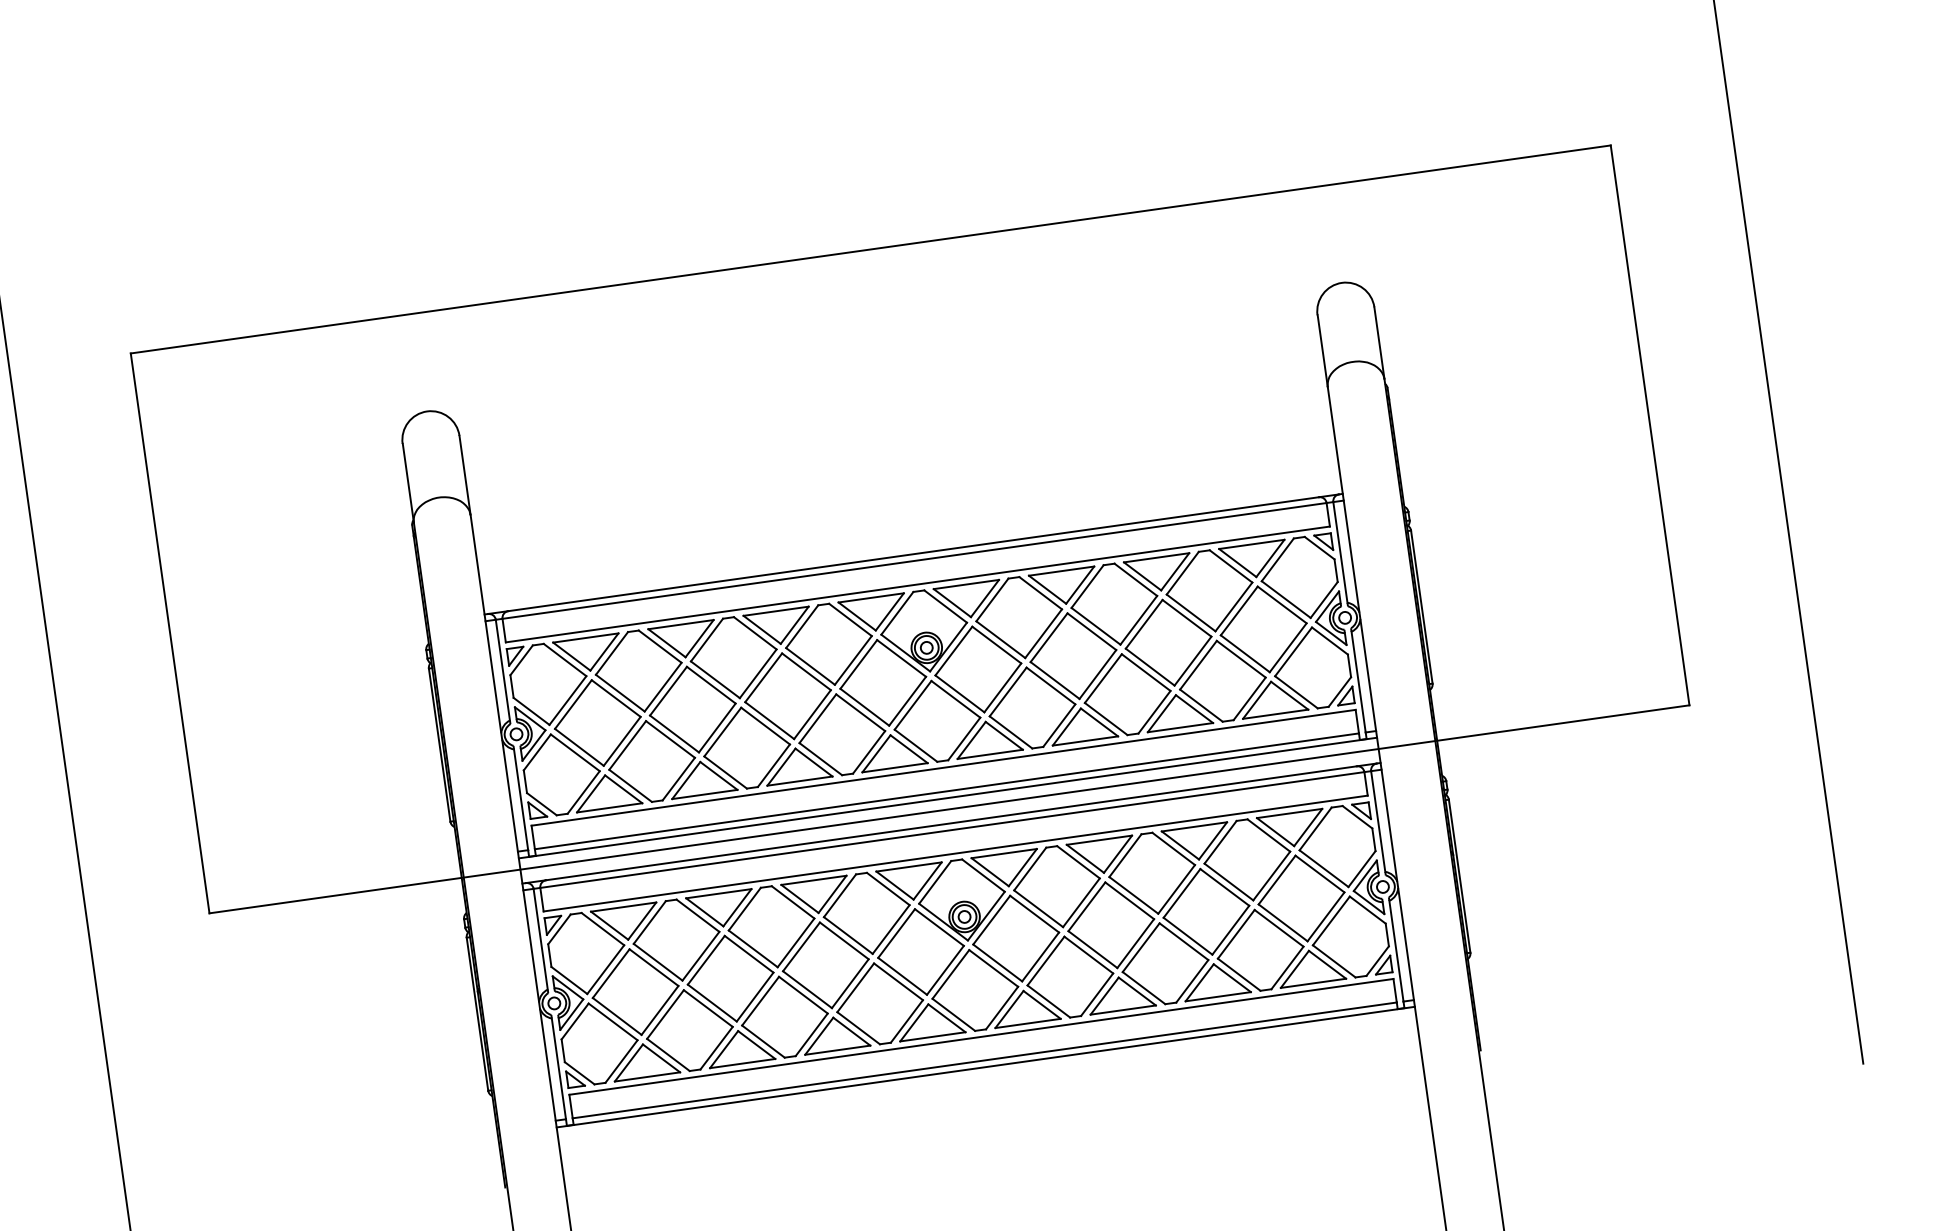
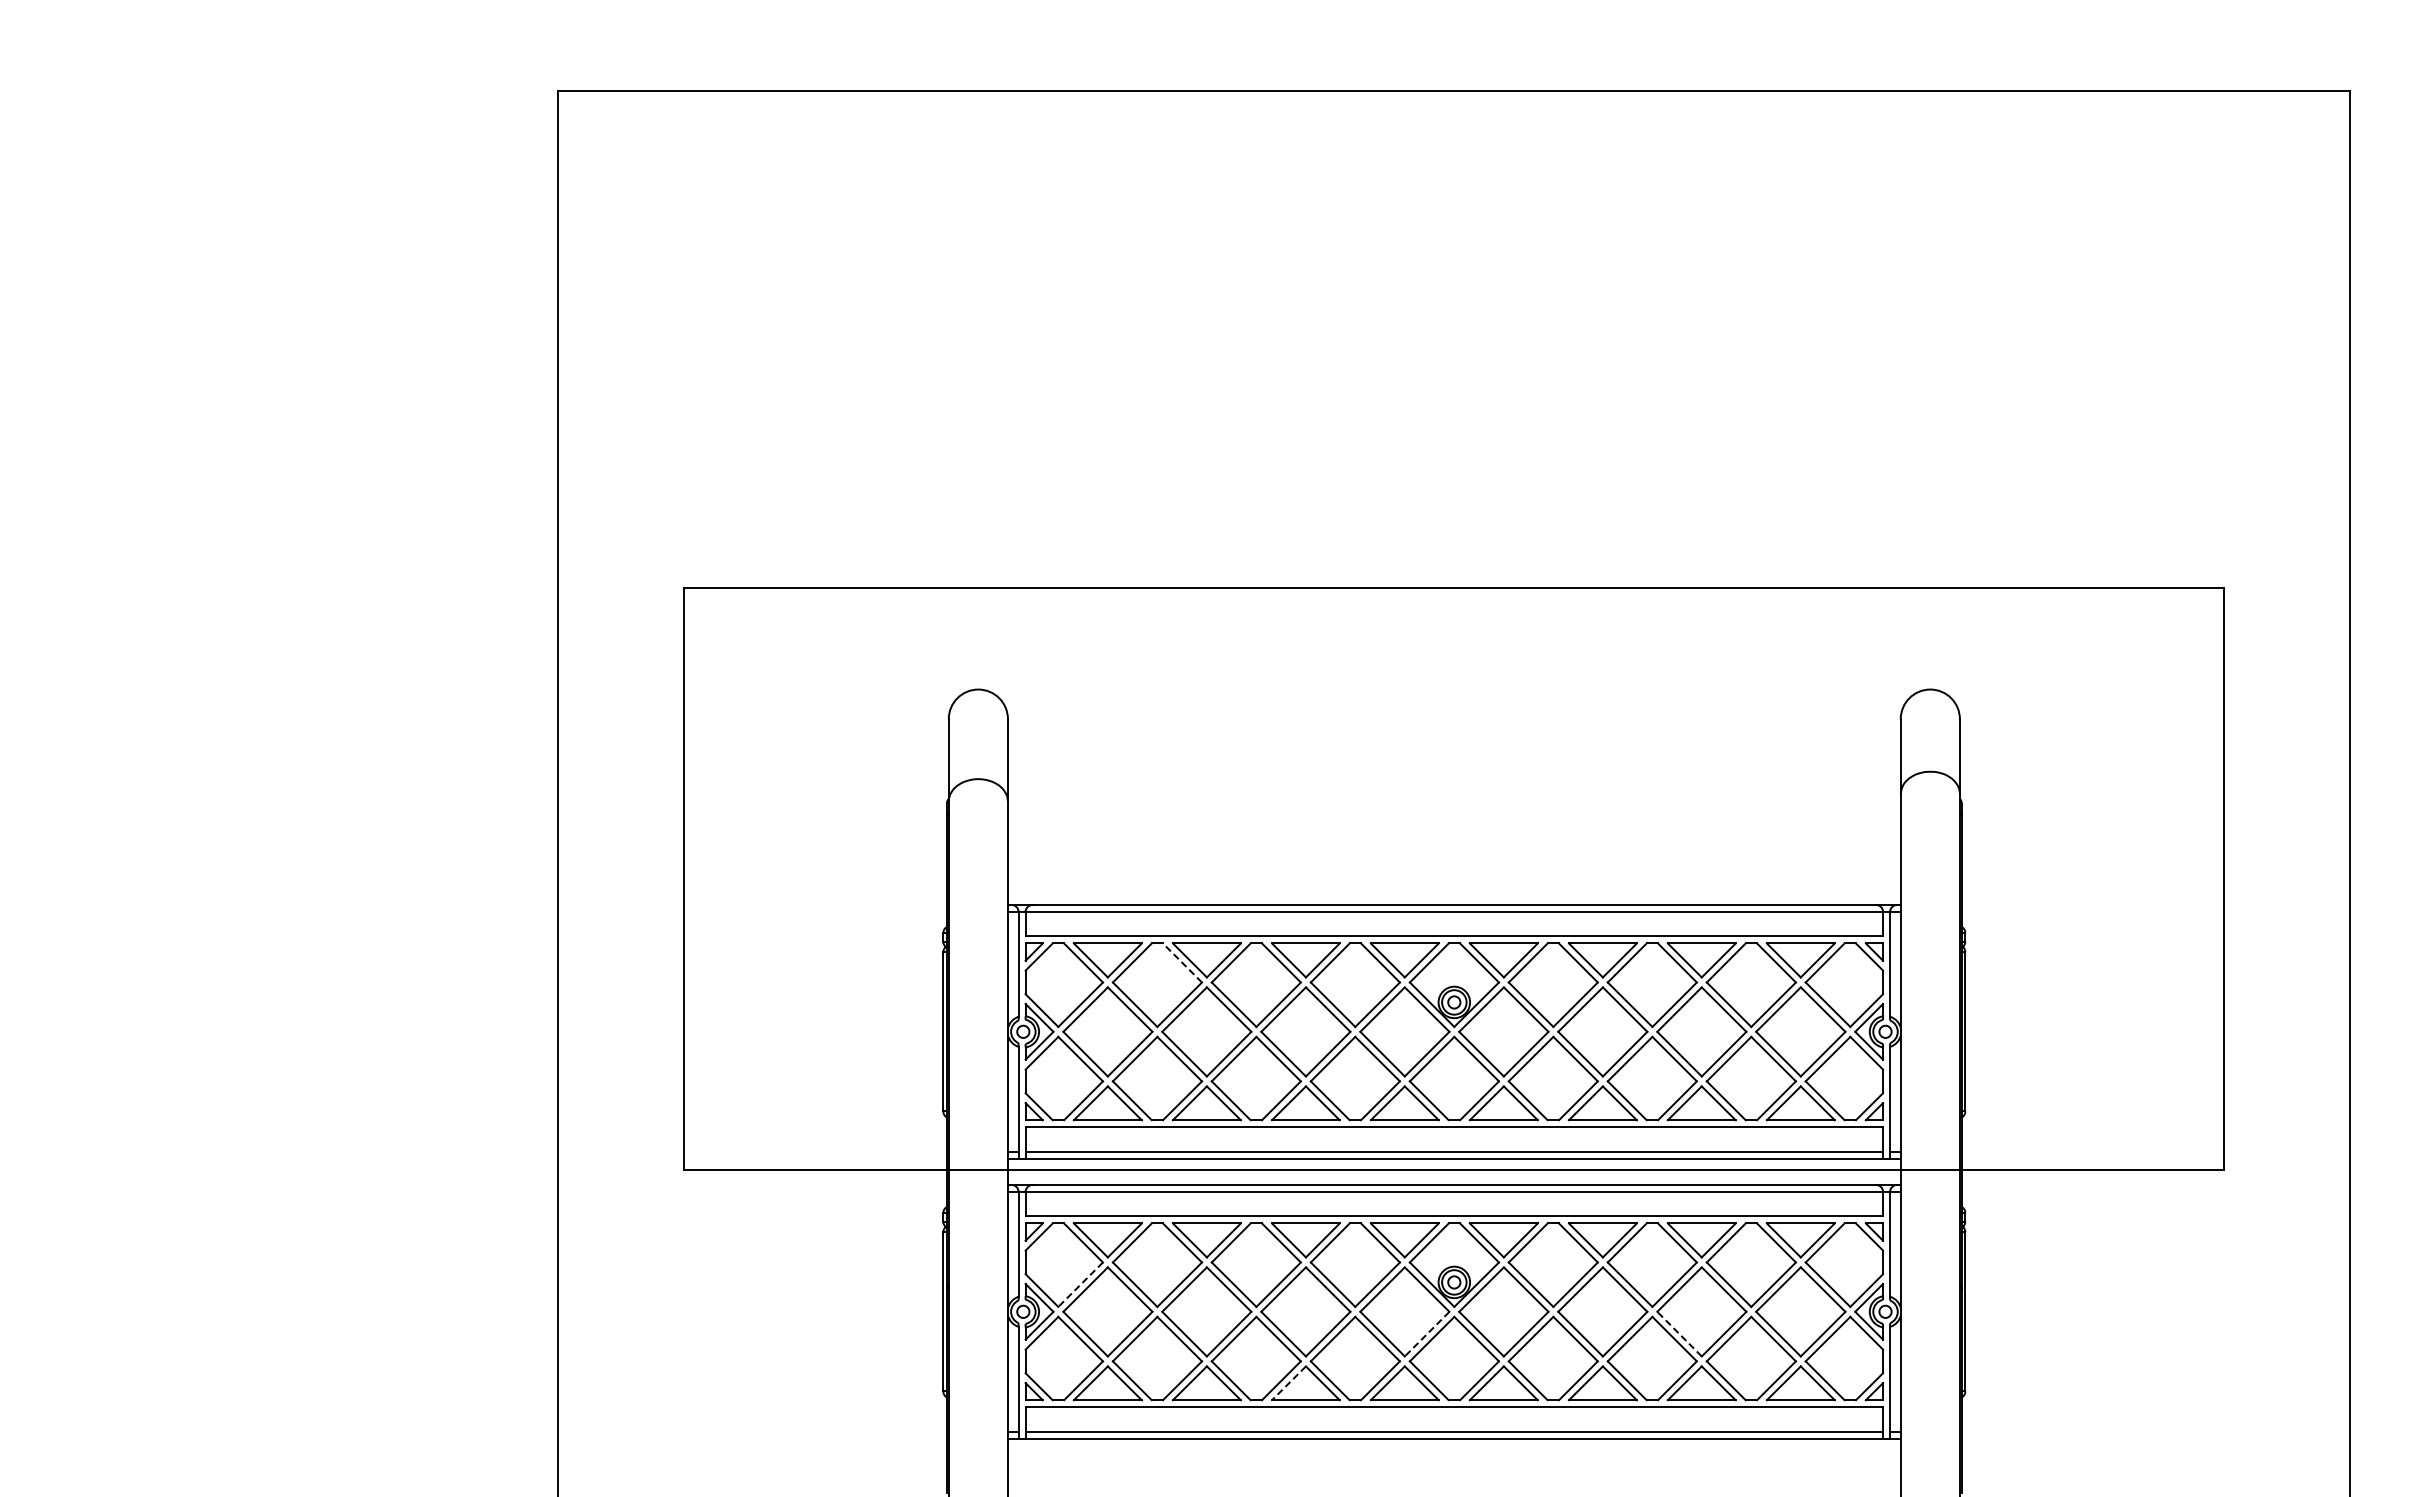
line: (660, 646) -> (1182, 962), solid -> dashed
line: (1187, 935) -> (1679, 1333), solid -> dashed
line: (605, 970) -> (1080, 1285), solid -> dashed
line: (945, 970) -> (1427, 1334), solid -> dashed
line: (818, 1036) -> (1288, 1383), solid -> dashed

